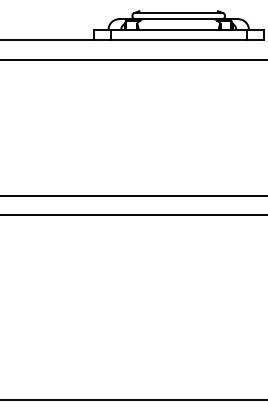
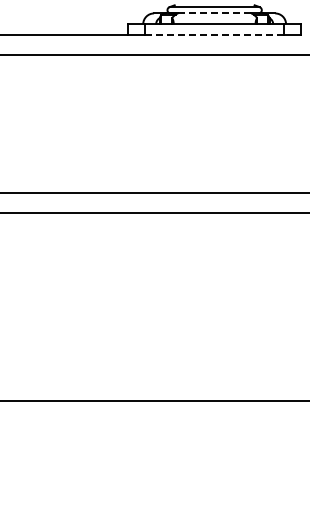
line: (179, 19) -> (215, 13), solid -> dashed
line: (179, 40) -> (215, 35), solid -> dashed

